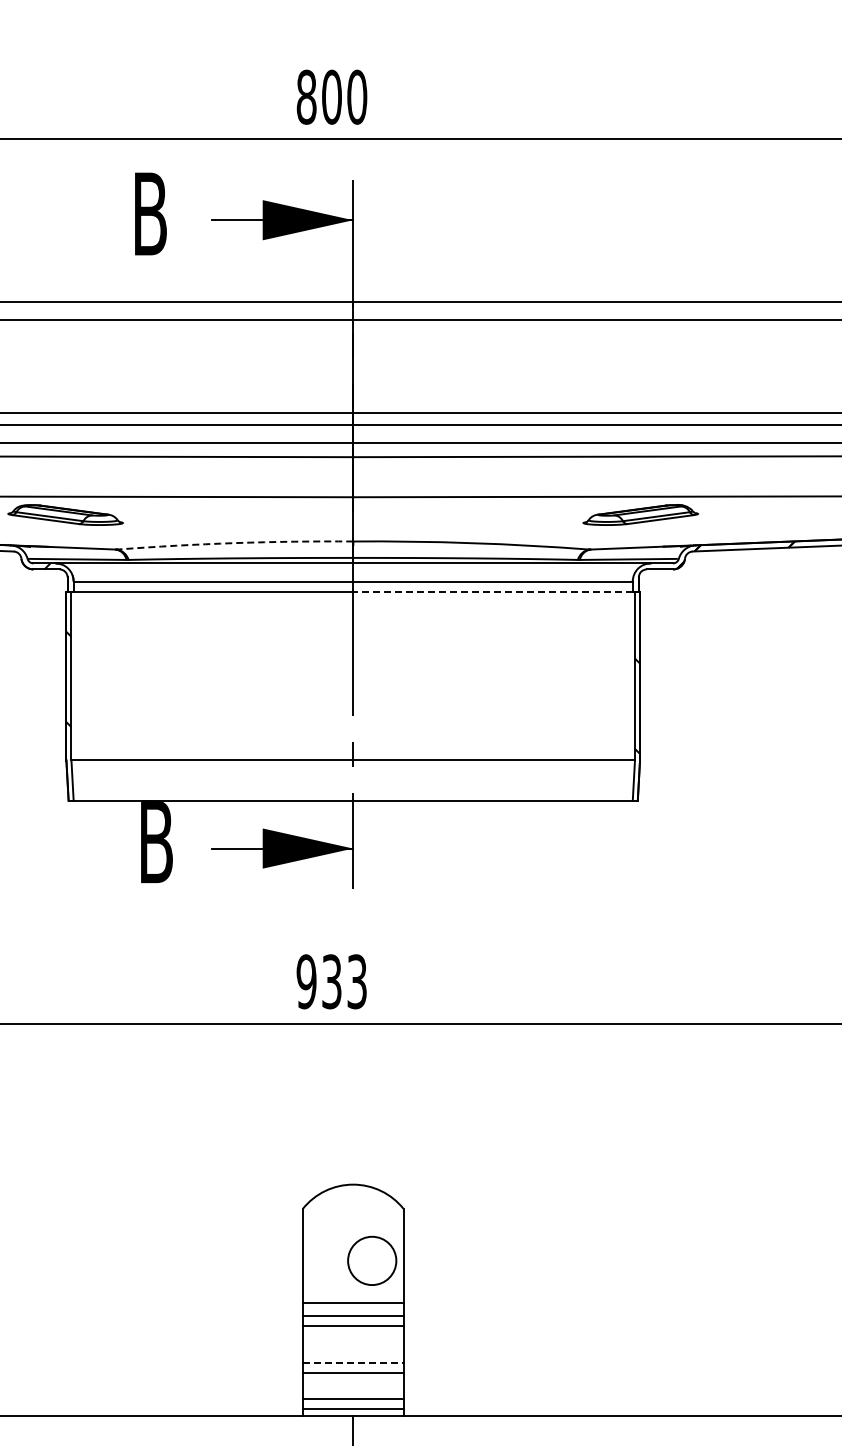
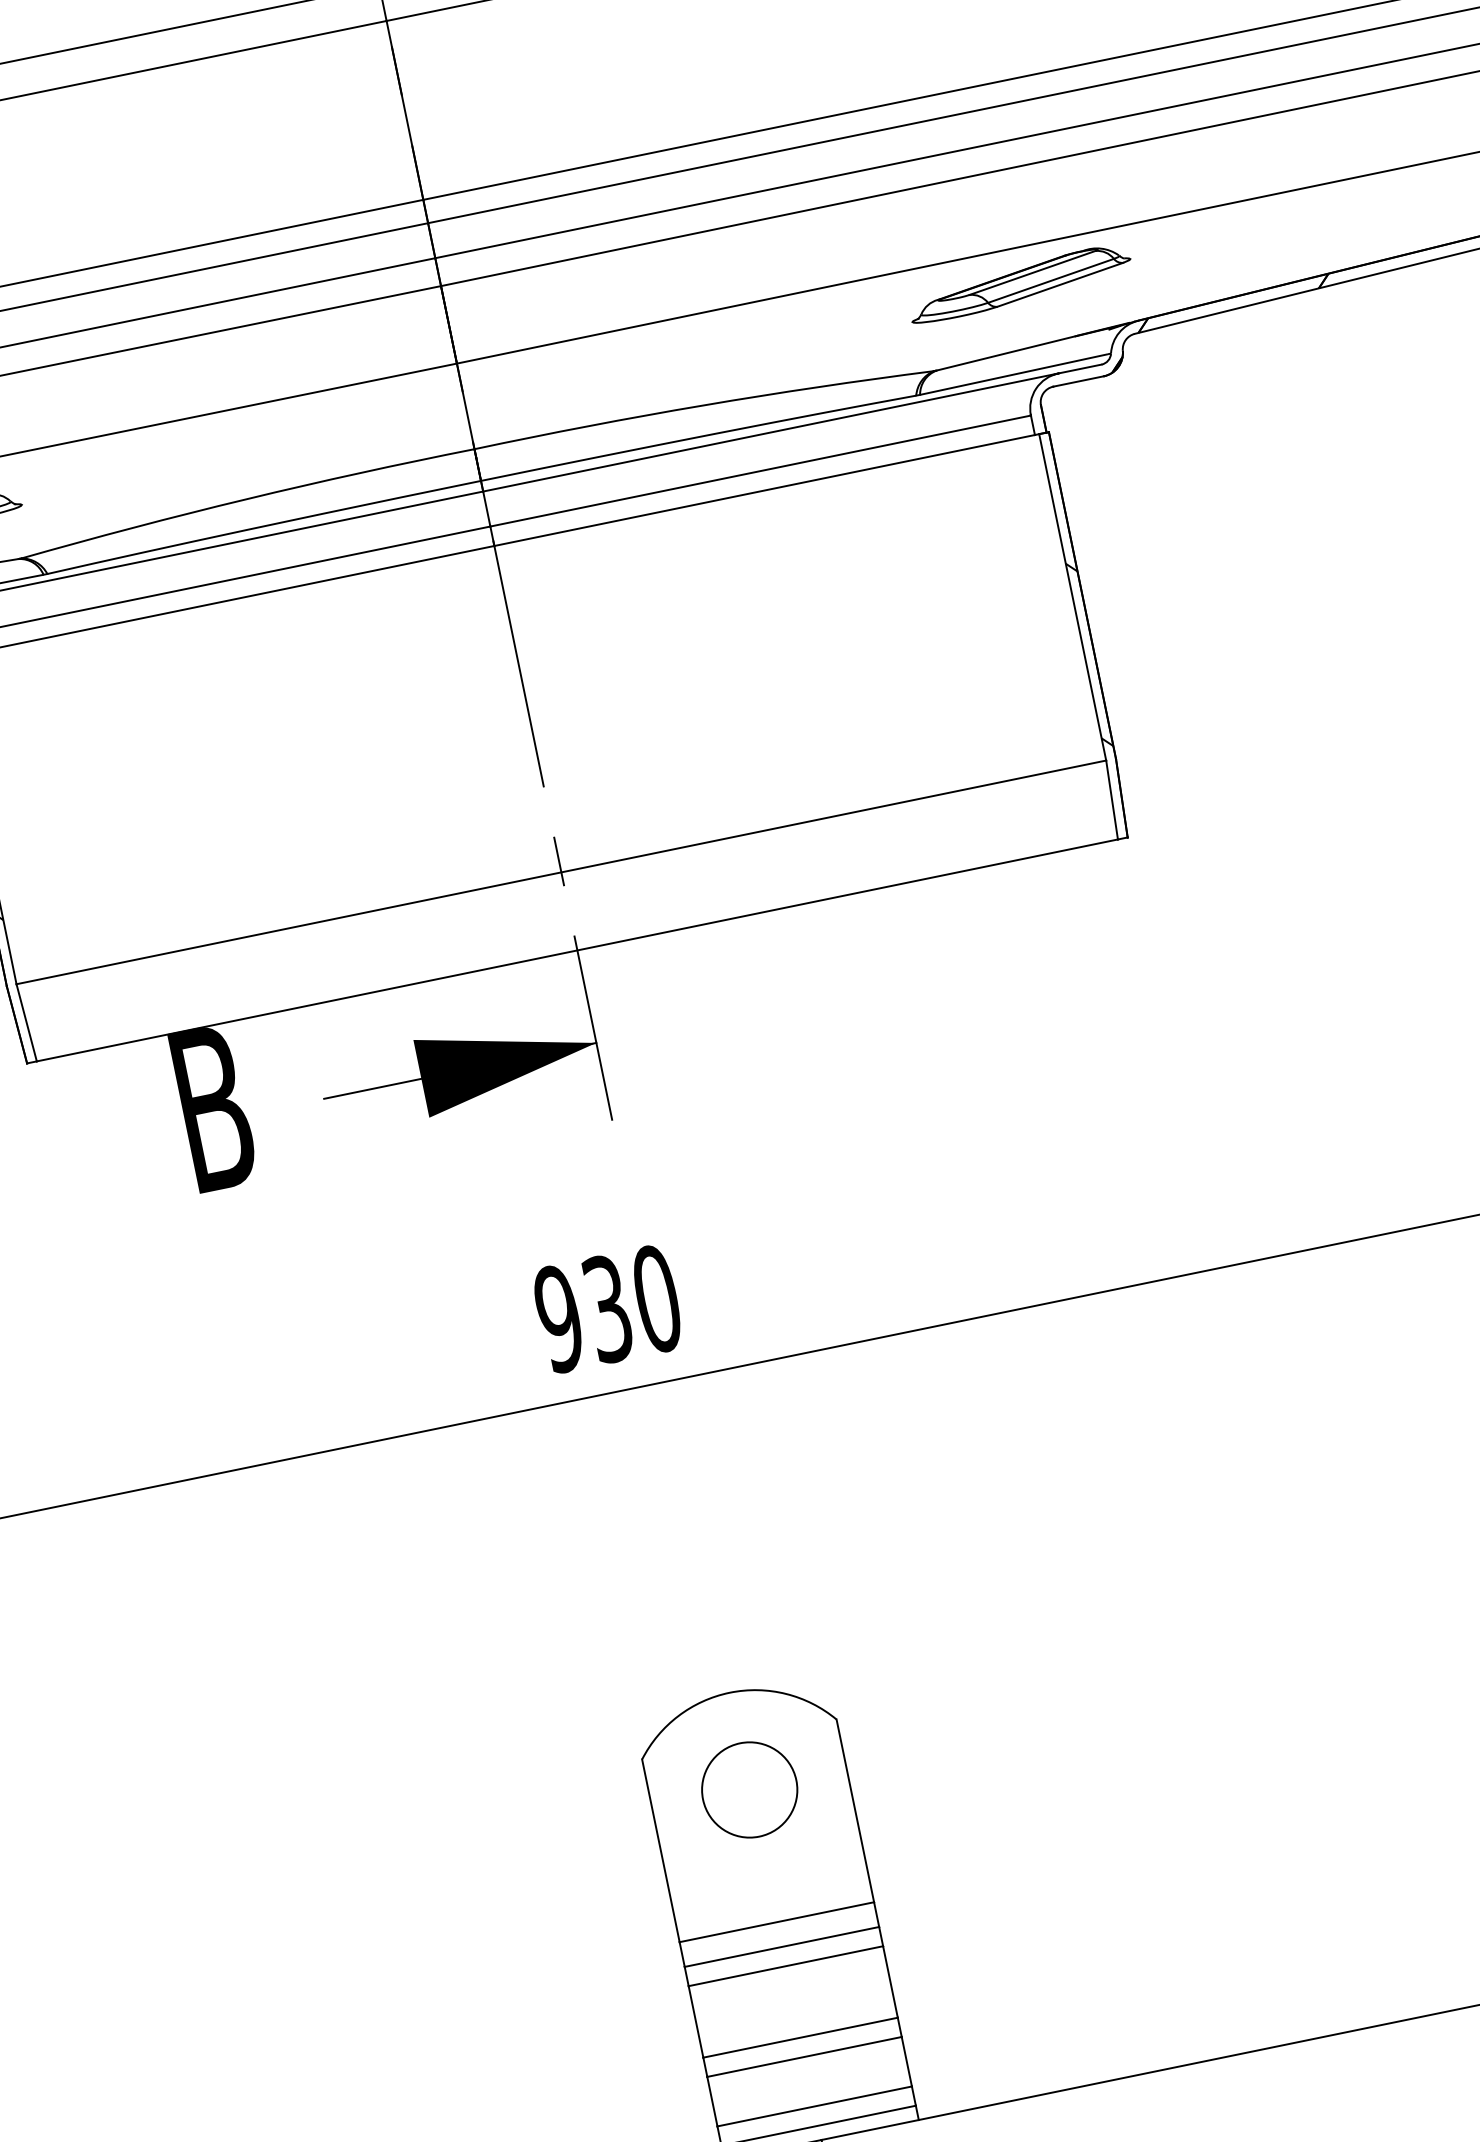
arc: (235, 543) -> (247, 499), dashed -> solid
line: (493, 591) -> (765, 490), dashed -> solid
text: (357, 981) -> (657, 1298), 933 -> 930
circle: (372, 1260) -> (750, 1789), moved
line: (353, 1363) -> (801, 2038), dashed -> solid

